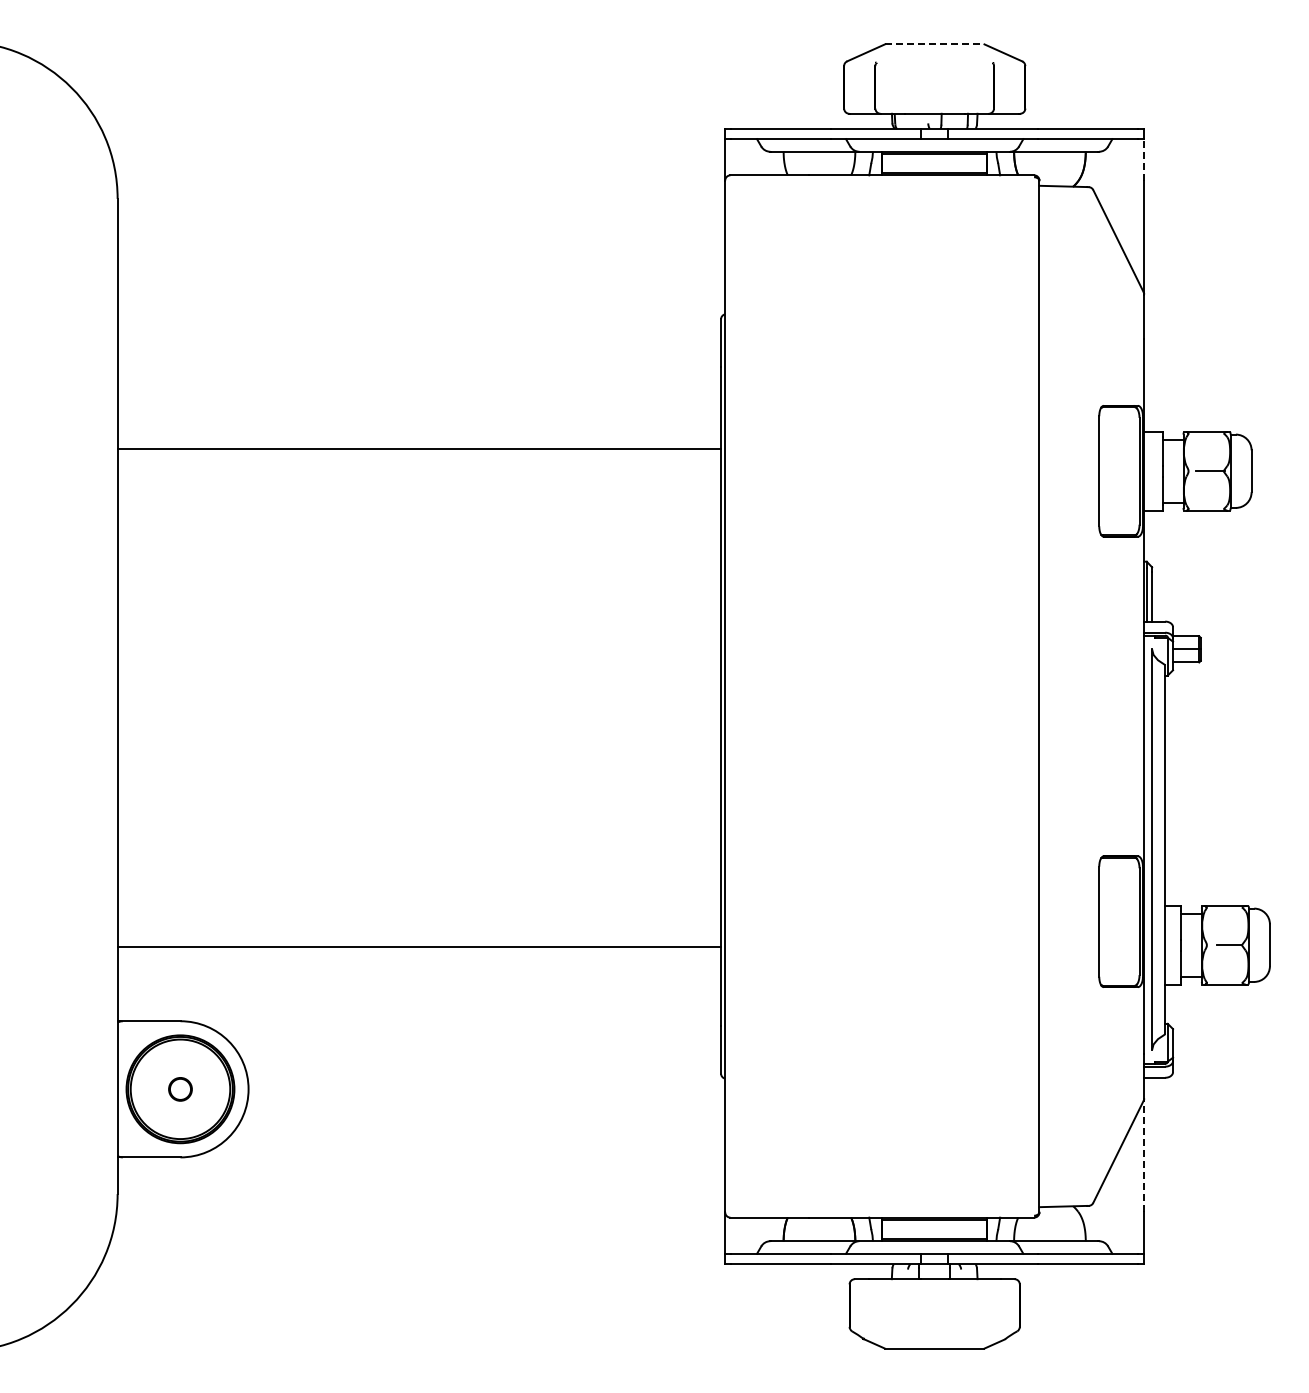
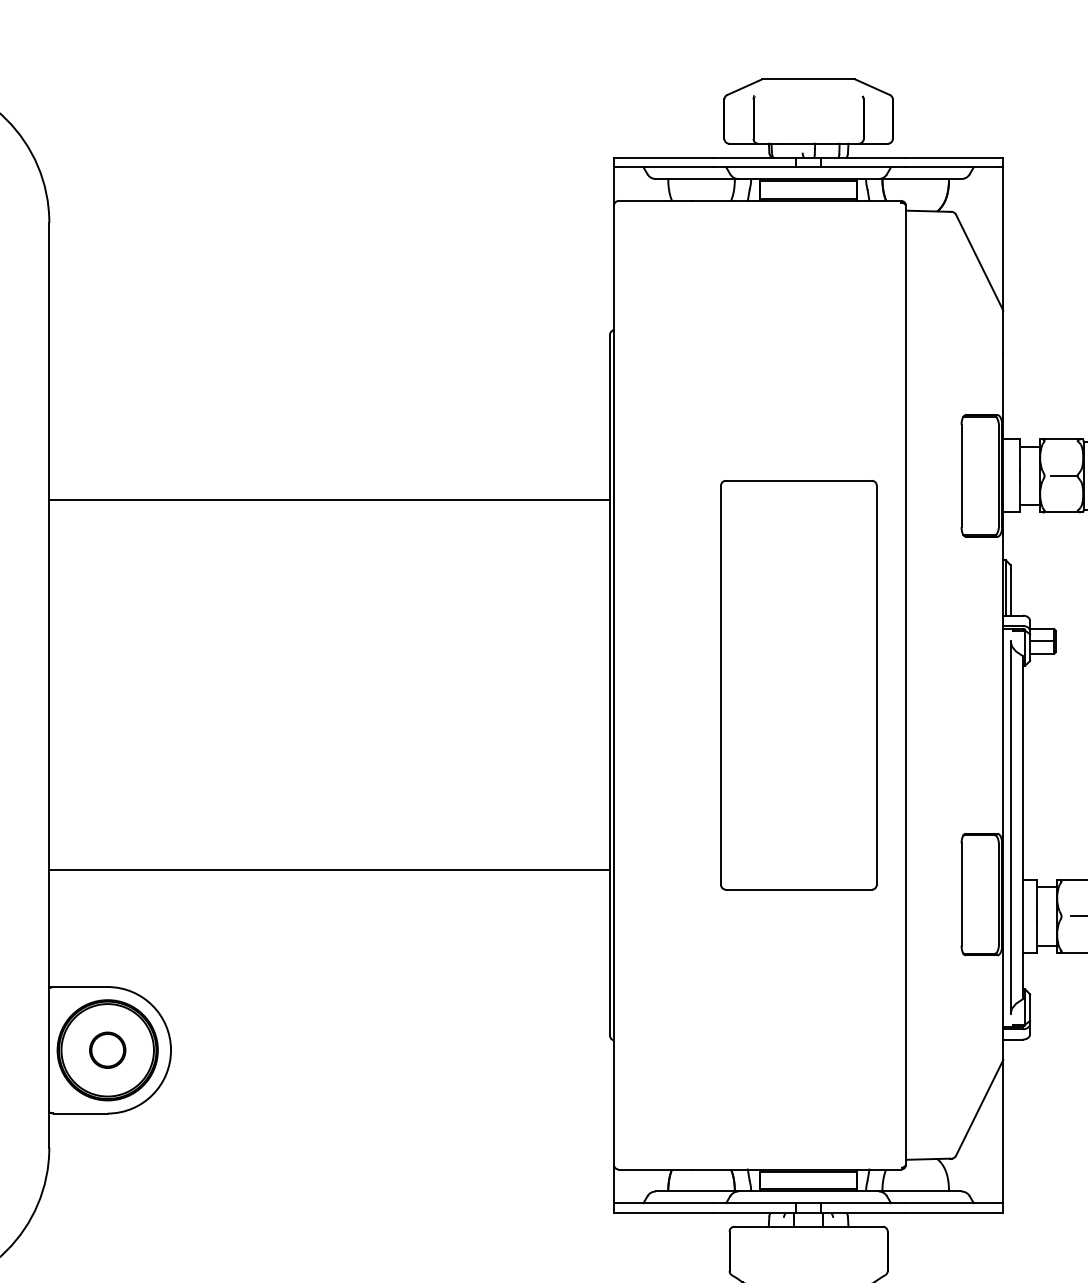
line: (934, 44) -> (808, 79), dashed -> solid
line: (1144, 160) -> (1003, 187), dashed -> solid
line: (419, 449) -> (329, 500), moved
part: (923, 696) -> (798, 685), added
line: (419, 946) -> (329, 870), moved
part: (180, 1089) -> (107, 1050), size x1.67
line: (1144, 1155) -> (1003, 1111), dashed -> solid

